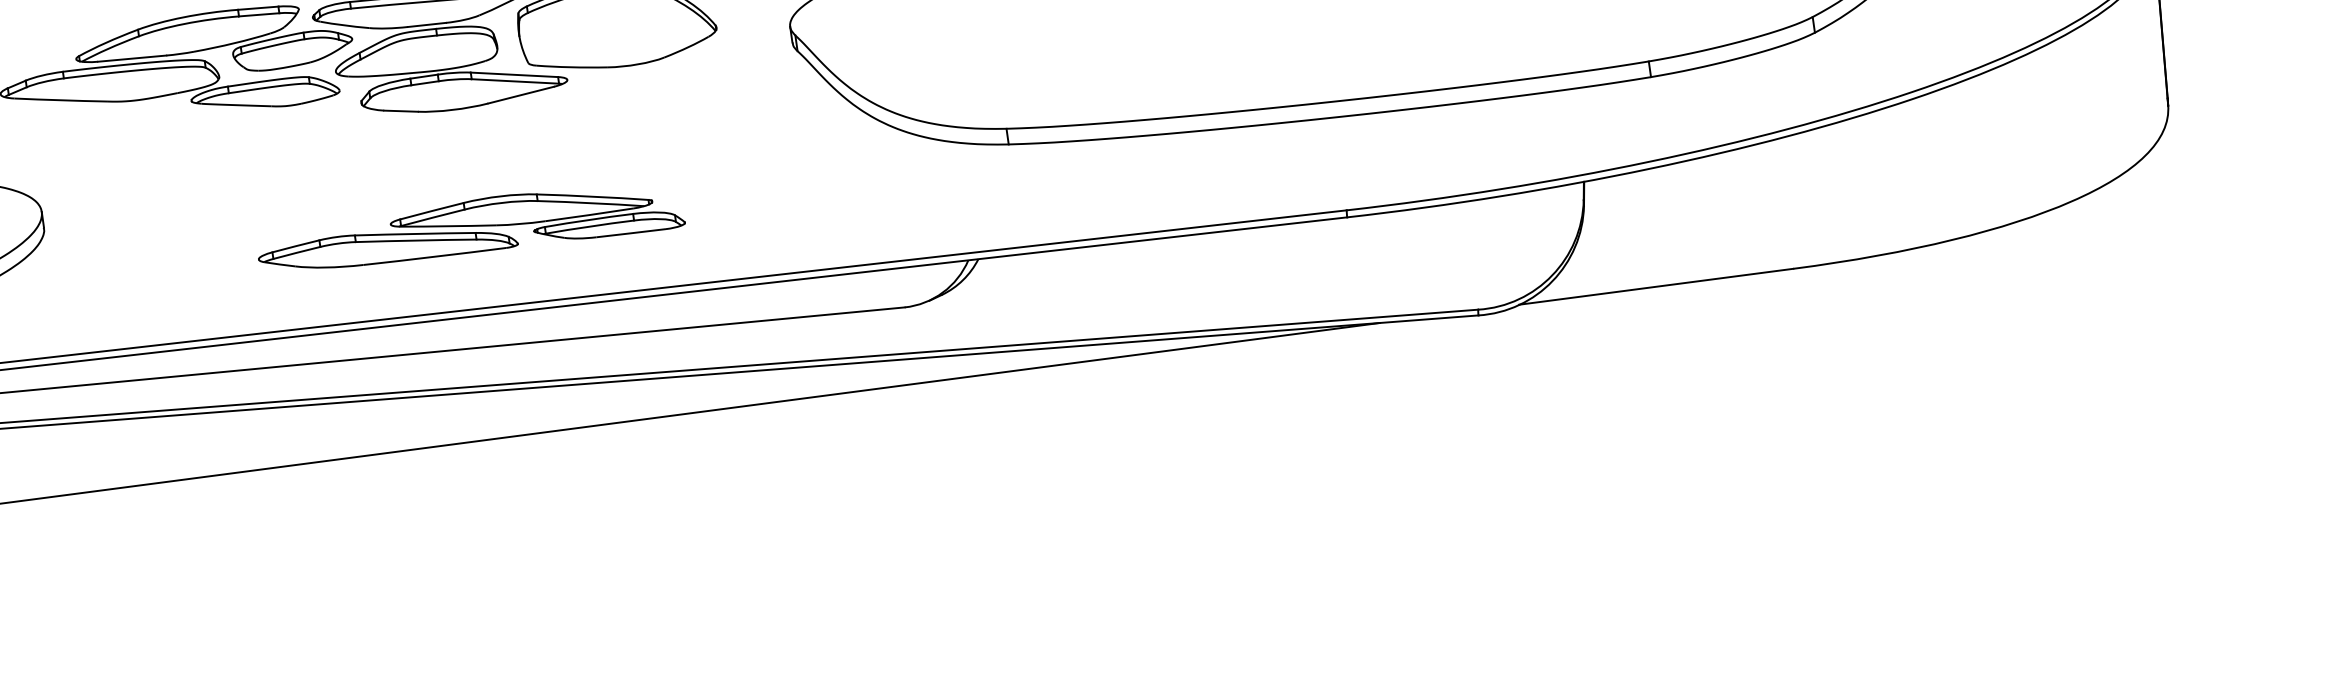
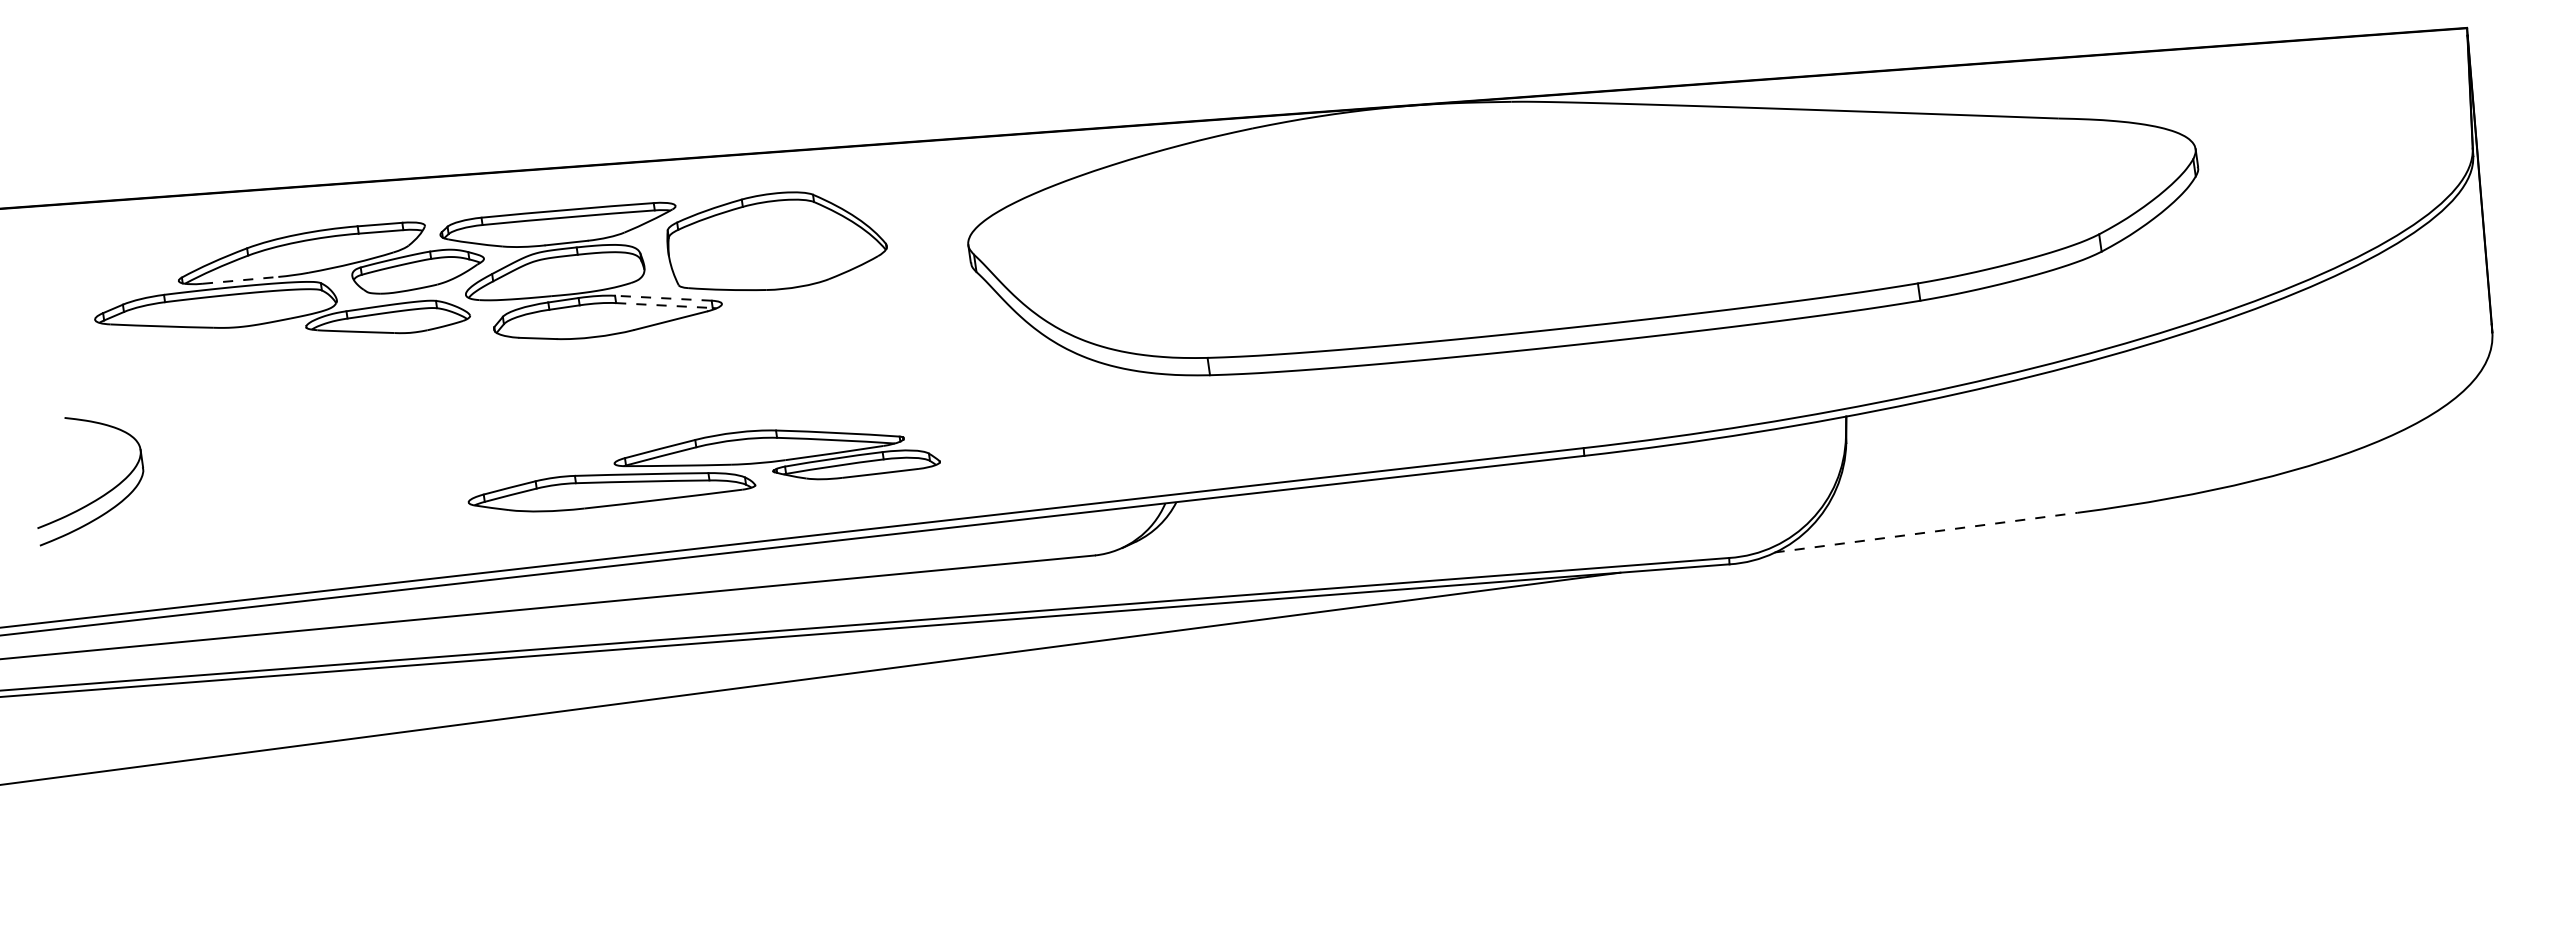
line: (132, 58) -> (240, 280), solid -> dashed
line: (513, 75) -> (662, 298), solid -> dashed
line: (515, 81) -> (664, 305), solid -> dashed
part: (471, 230) -> (703, 470), moved
line: (1656, 286) -> (1926, 532), solid -> dashed

